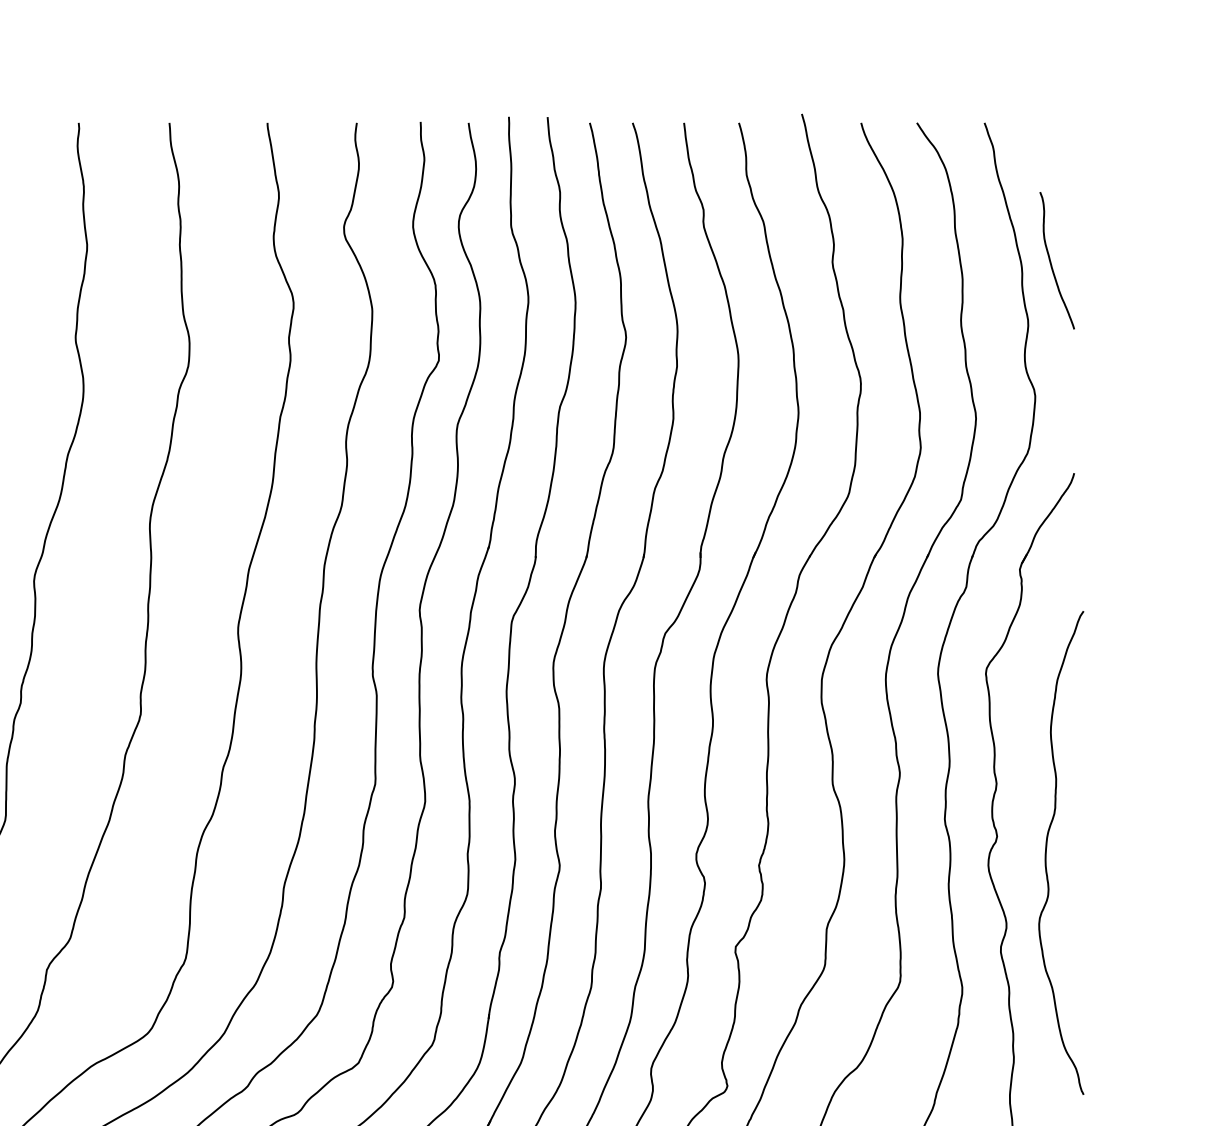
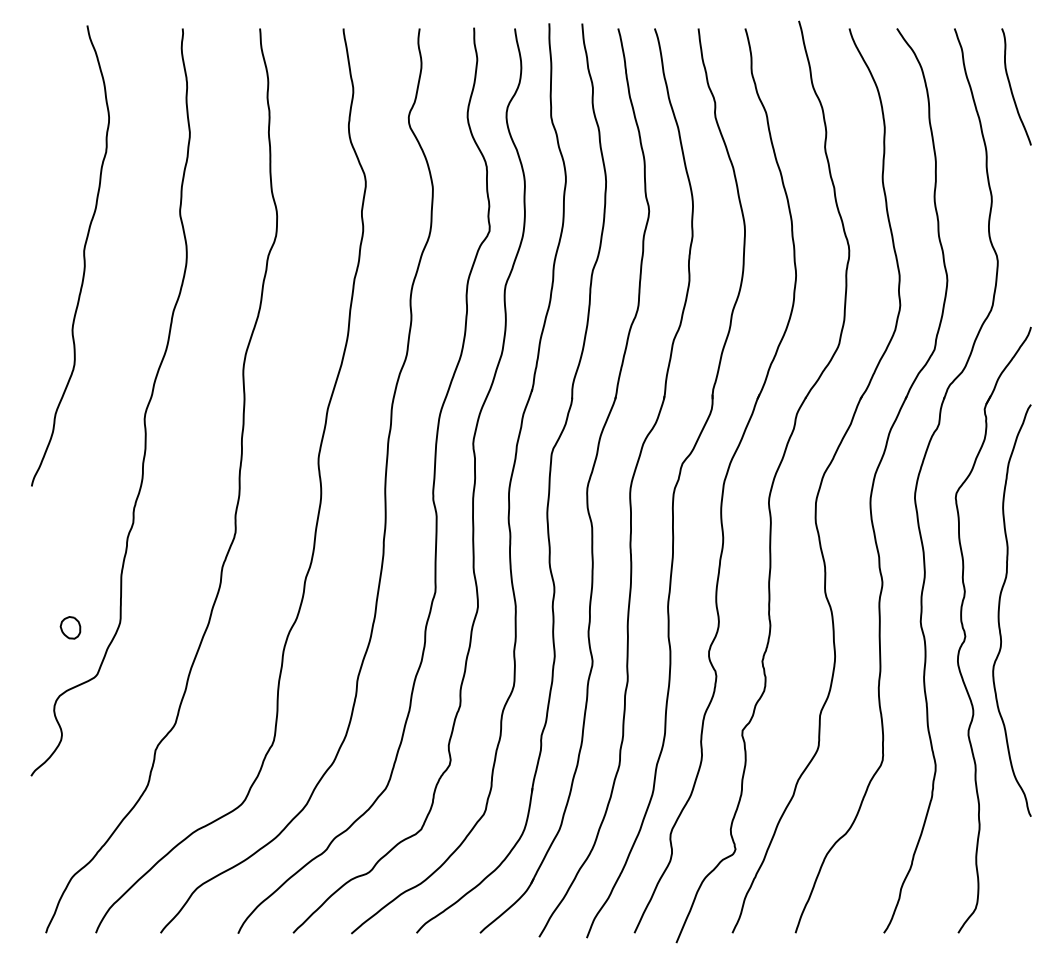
curve: (1051, 260) -> (1011, 86), moved
curve: (1046, 852) -> (999, 610), moved

